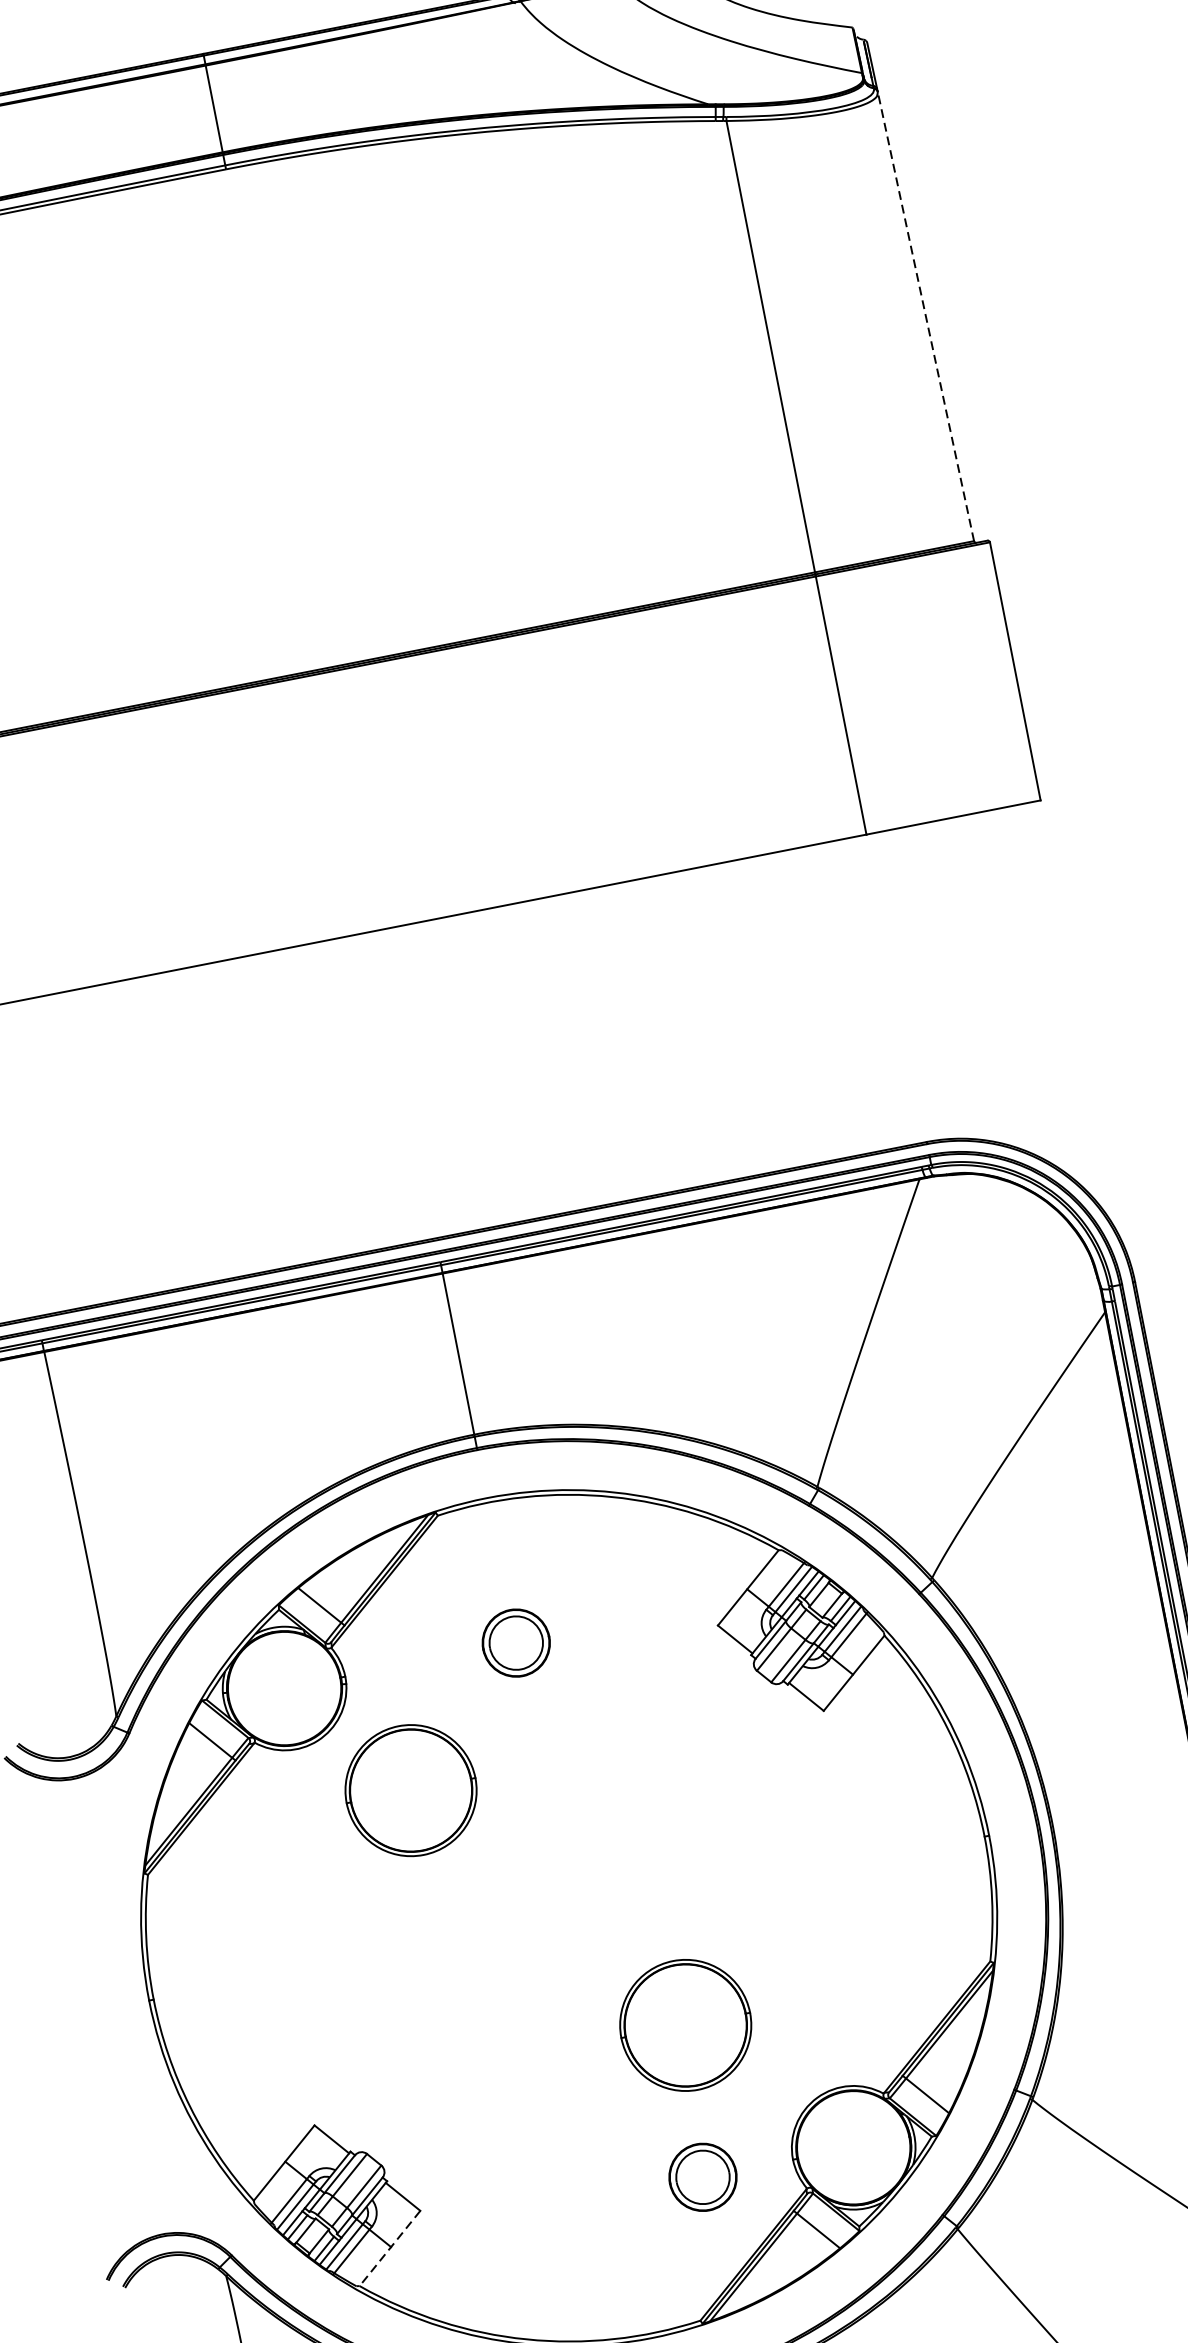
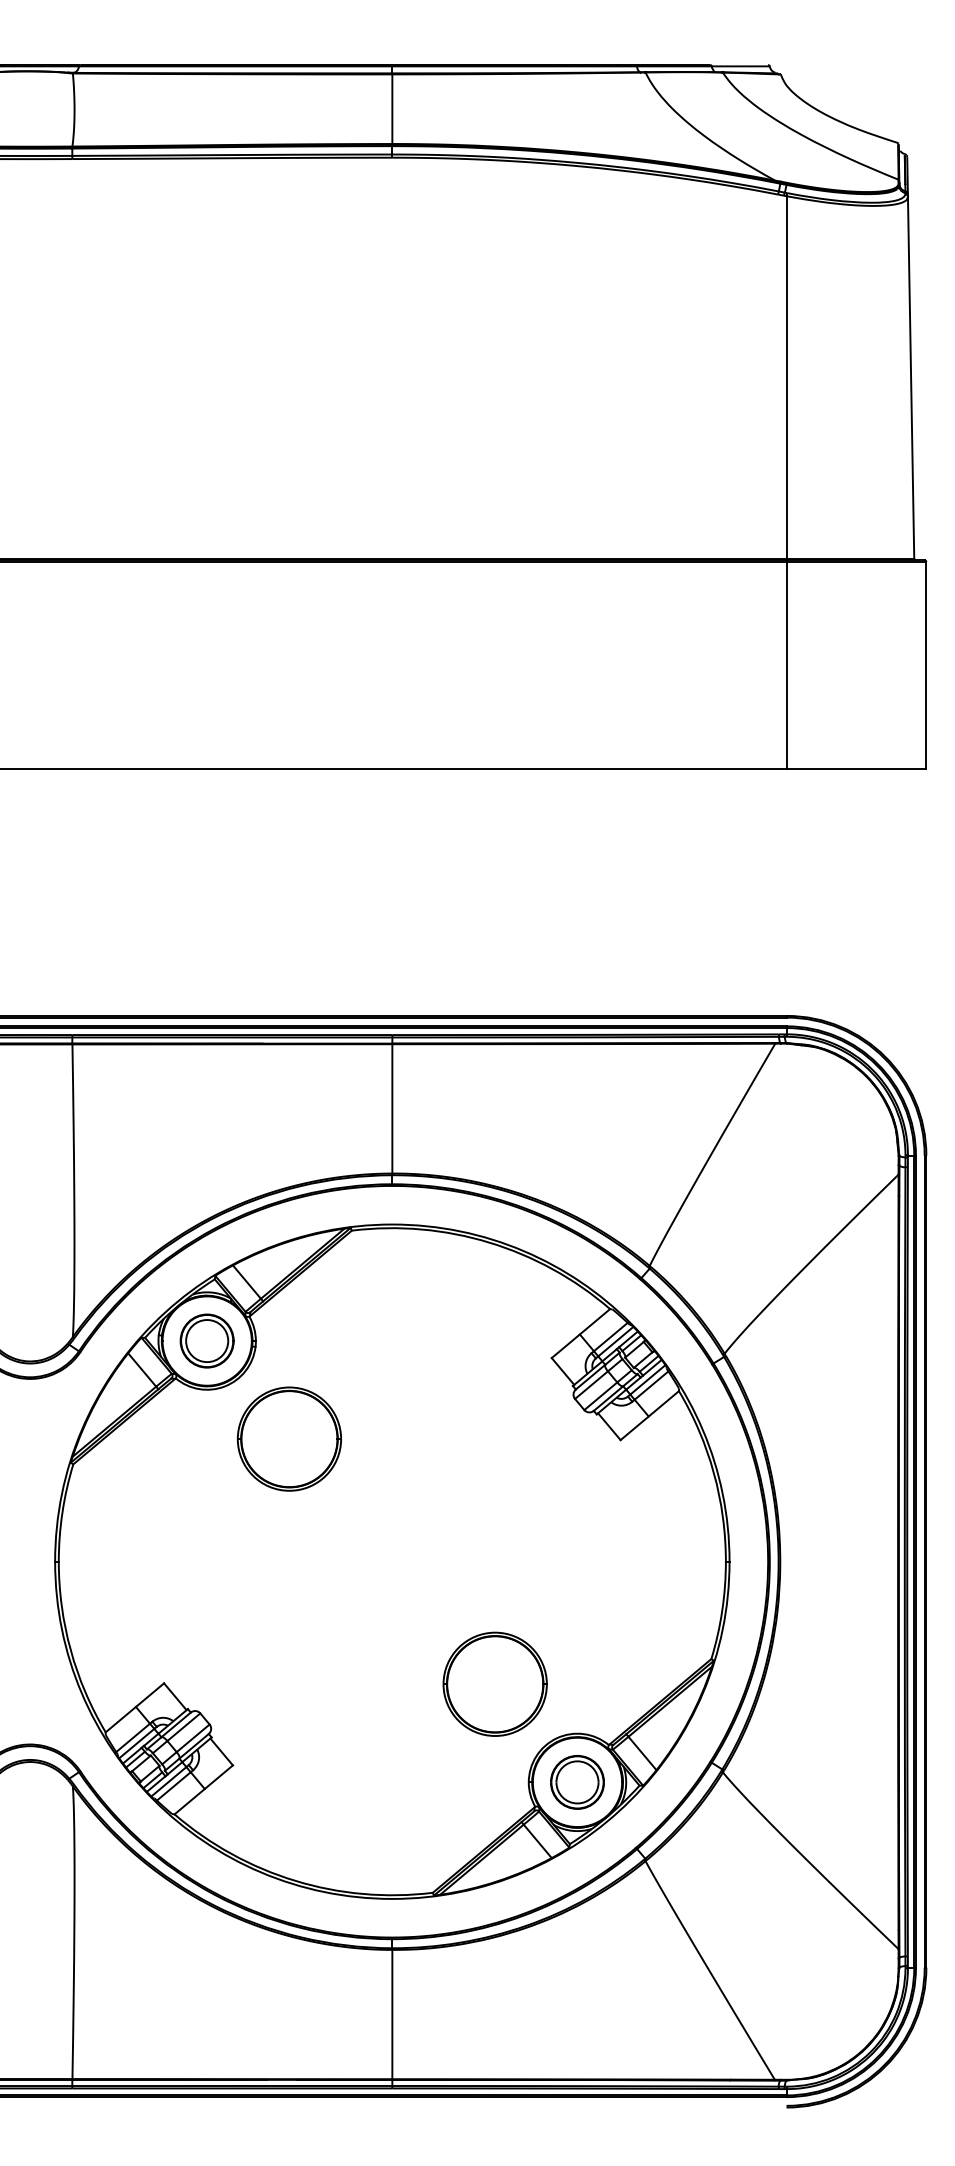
line: (926, 316) -> (911, 377), dashed -> solid
part: (515, 1642) -> (206, 1340), moved
part: (684, 2024) -> (494, 1683), moved
part: (703, 2177) -> (577, 1782), moved
line: (389, 2249) -> (203, 1790), dashed -> solid

